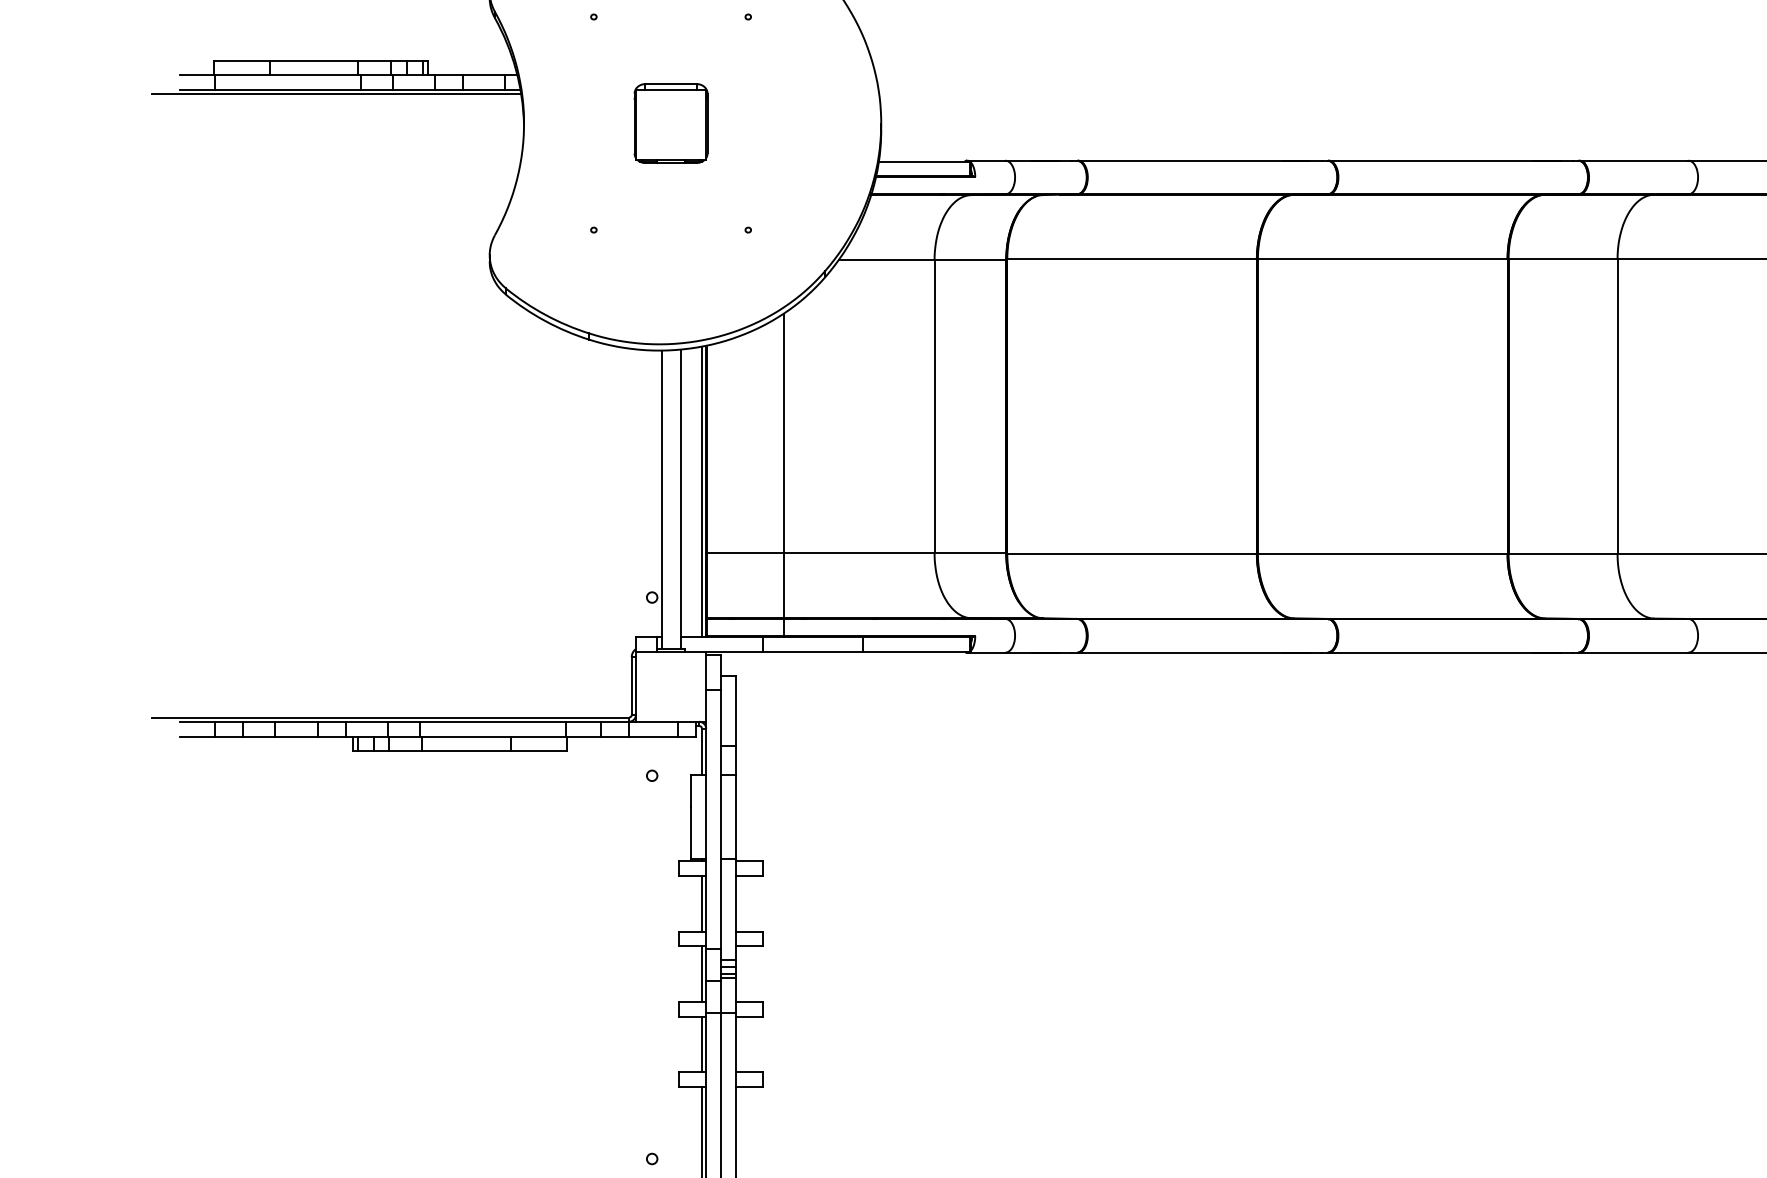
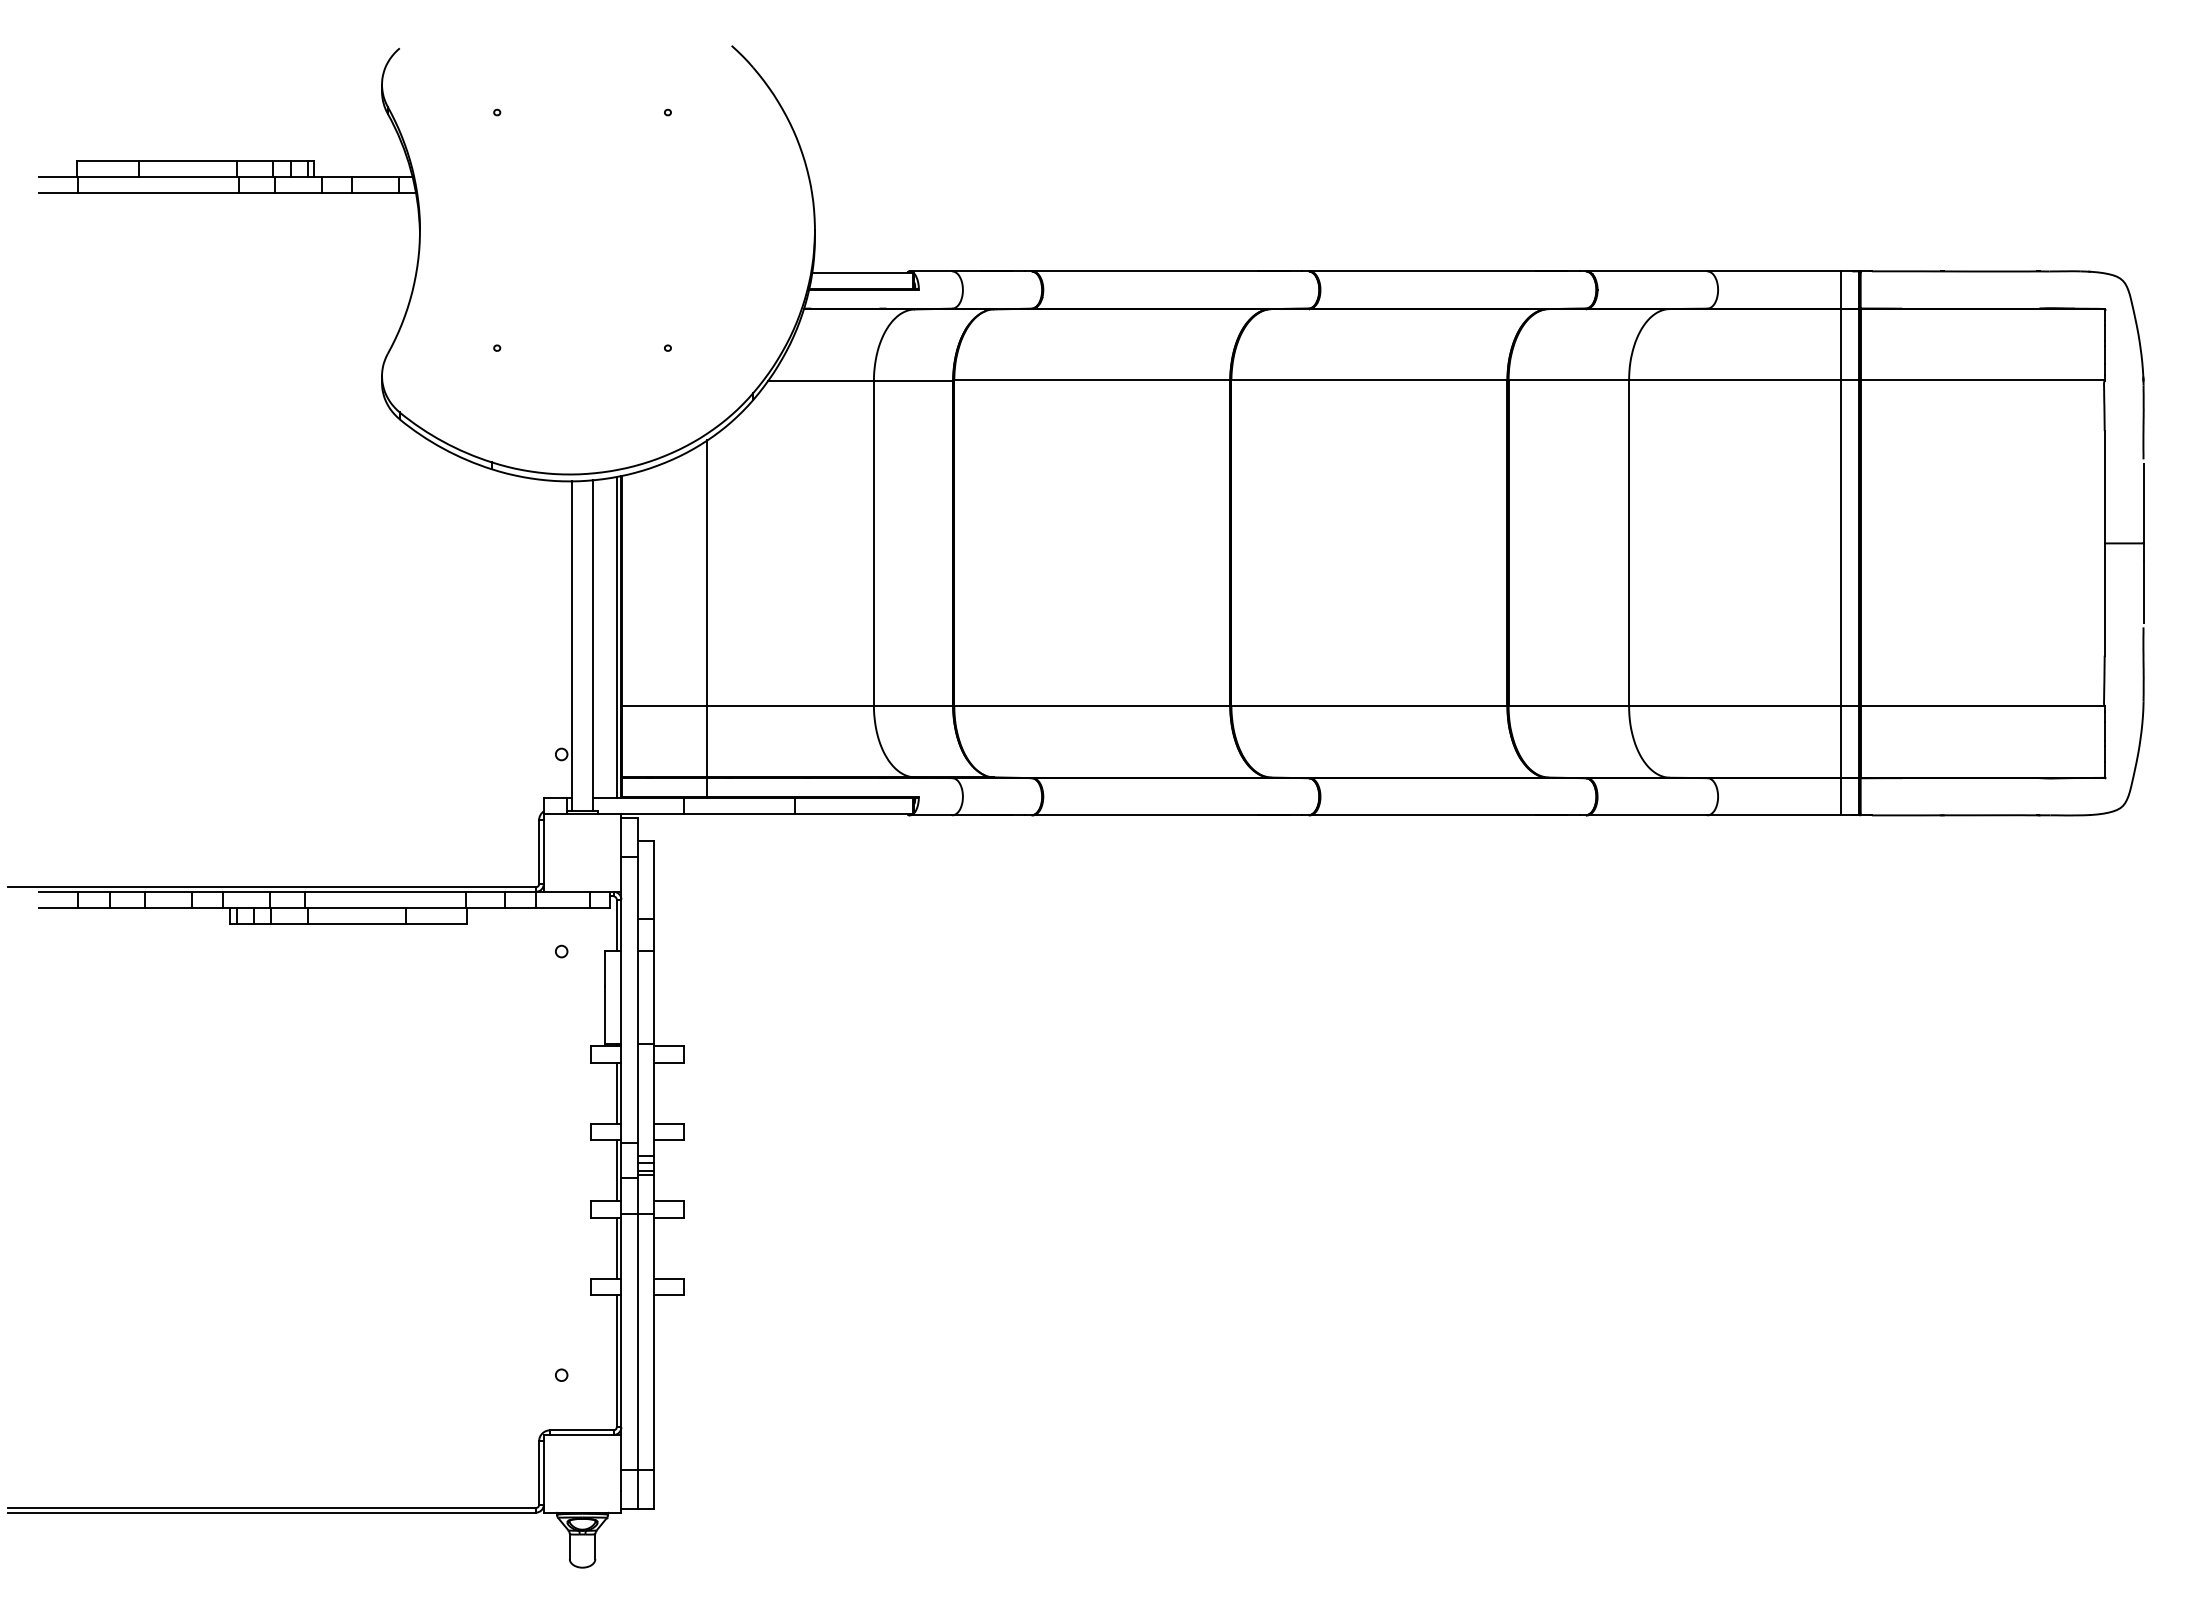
line: (336, 94) -> (212, 198), removed
part: (671, 123) -> (582, 230), removed

